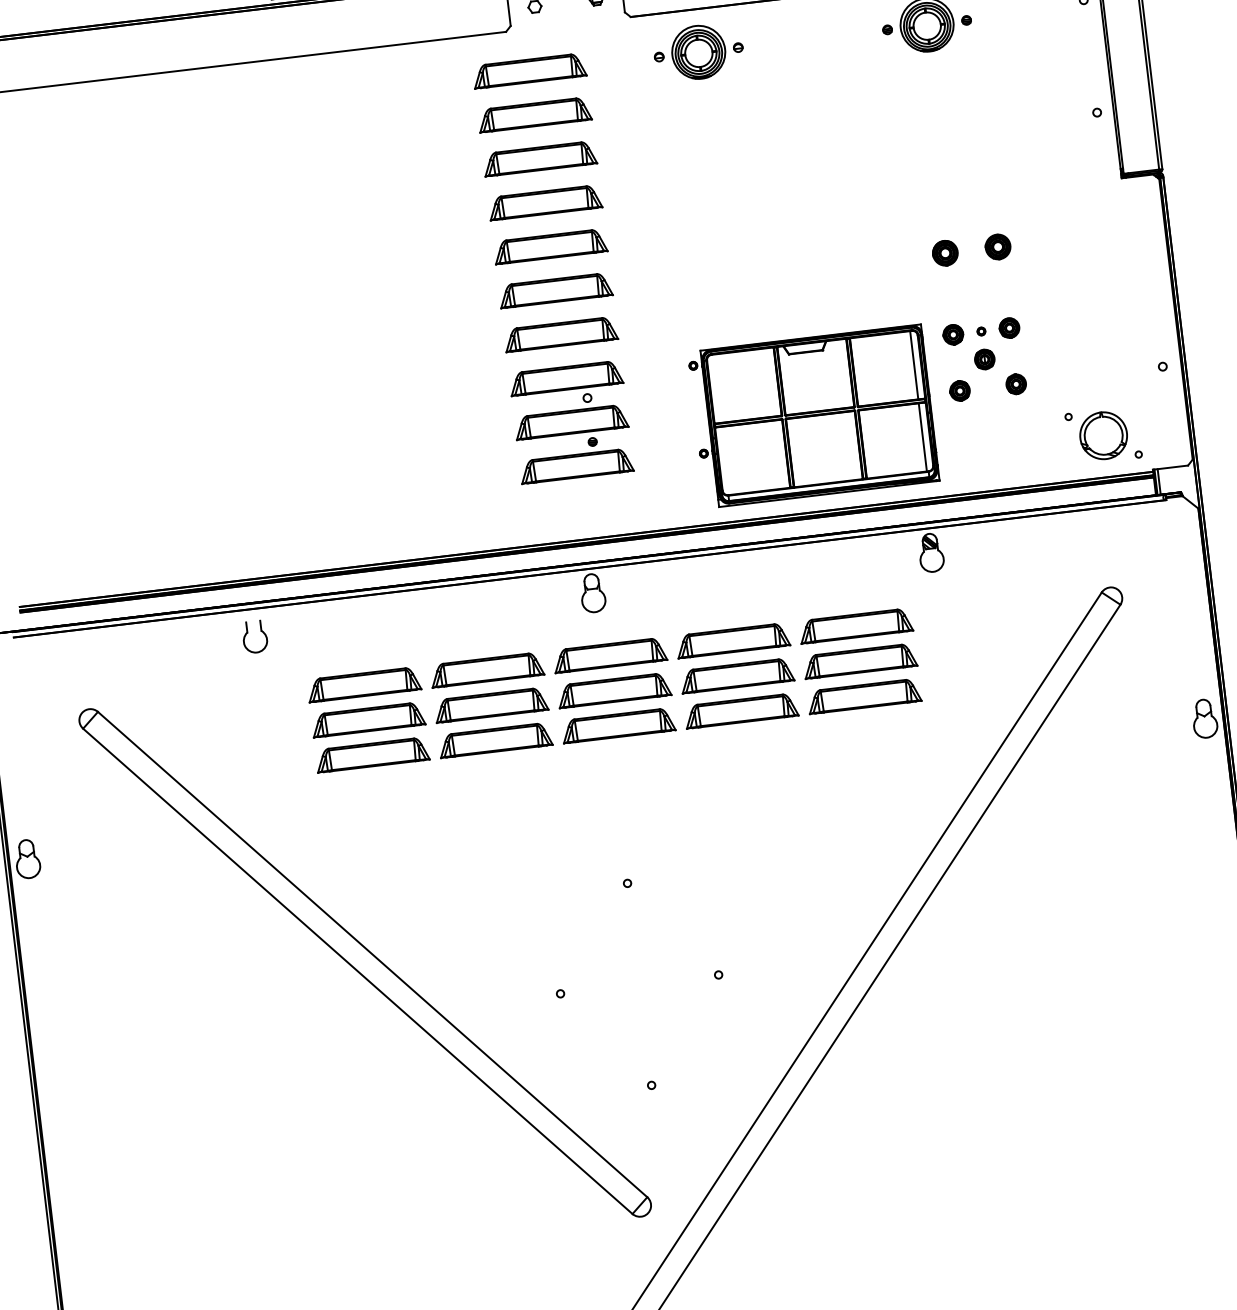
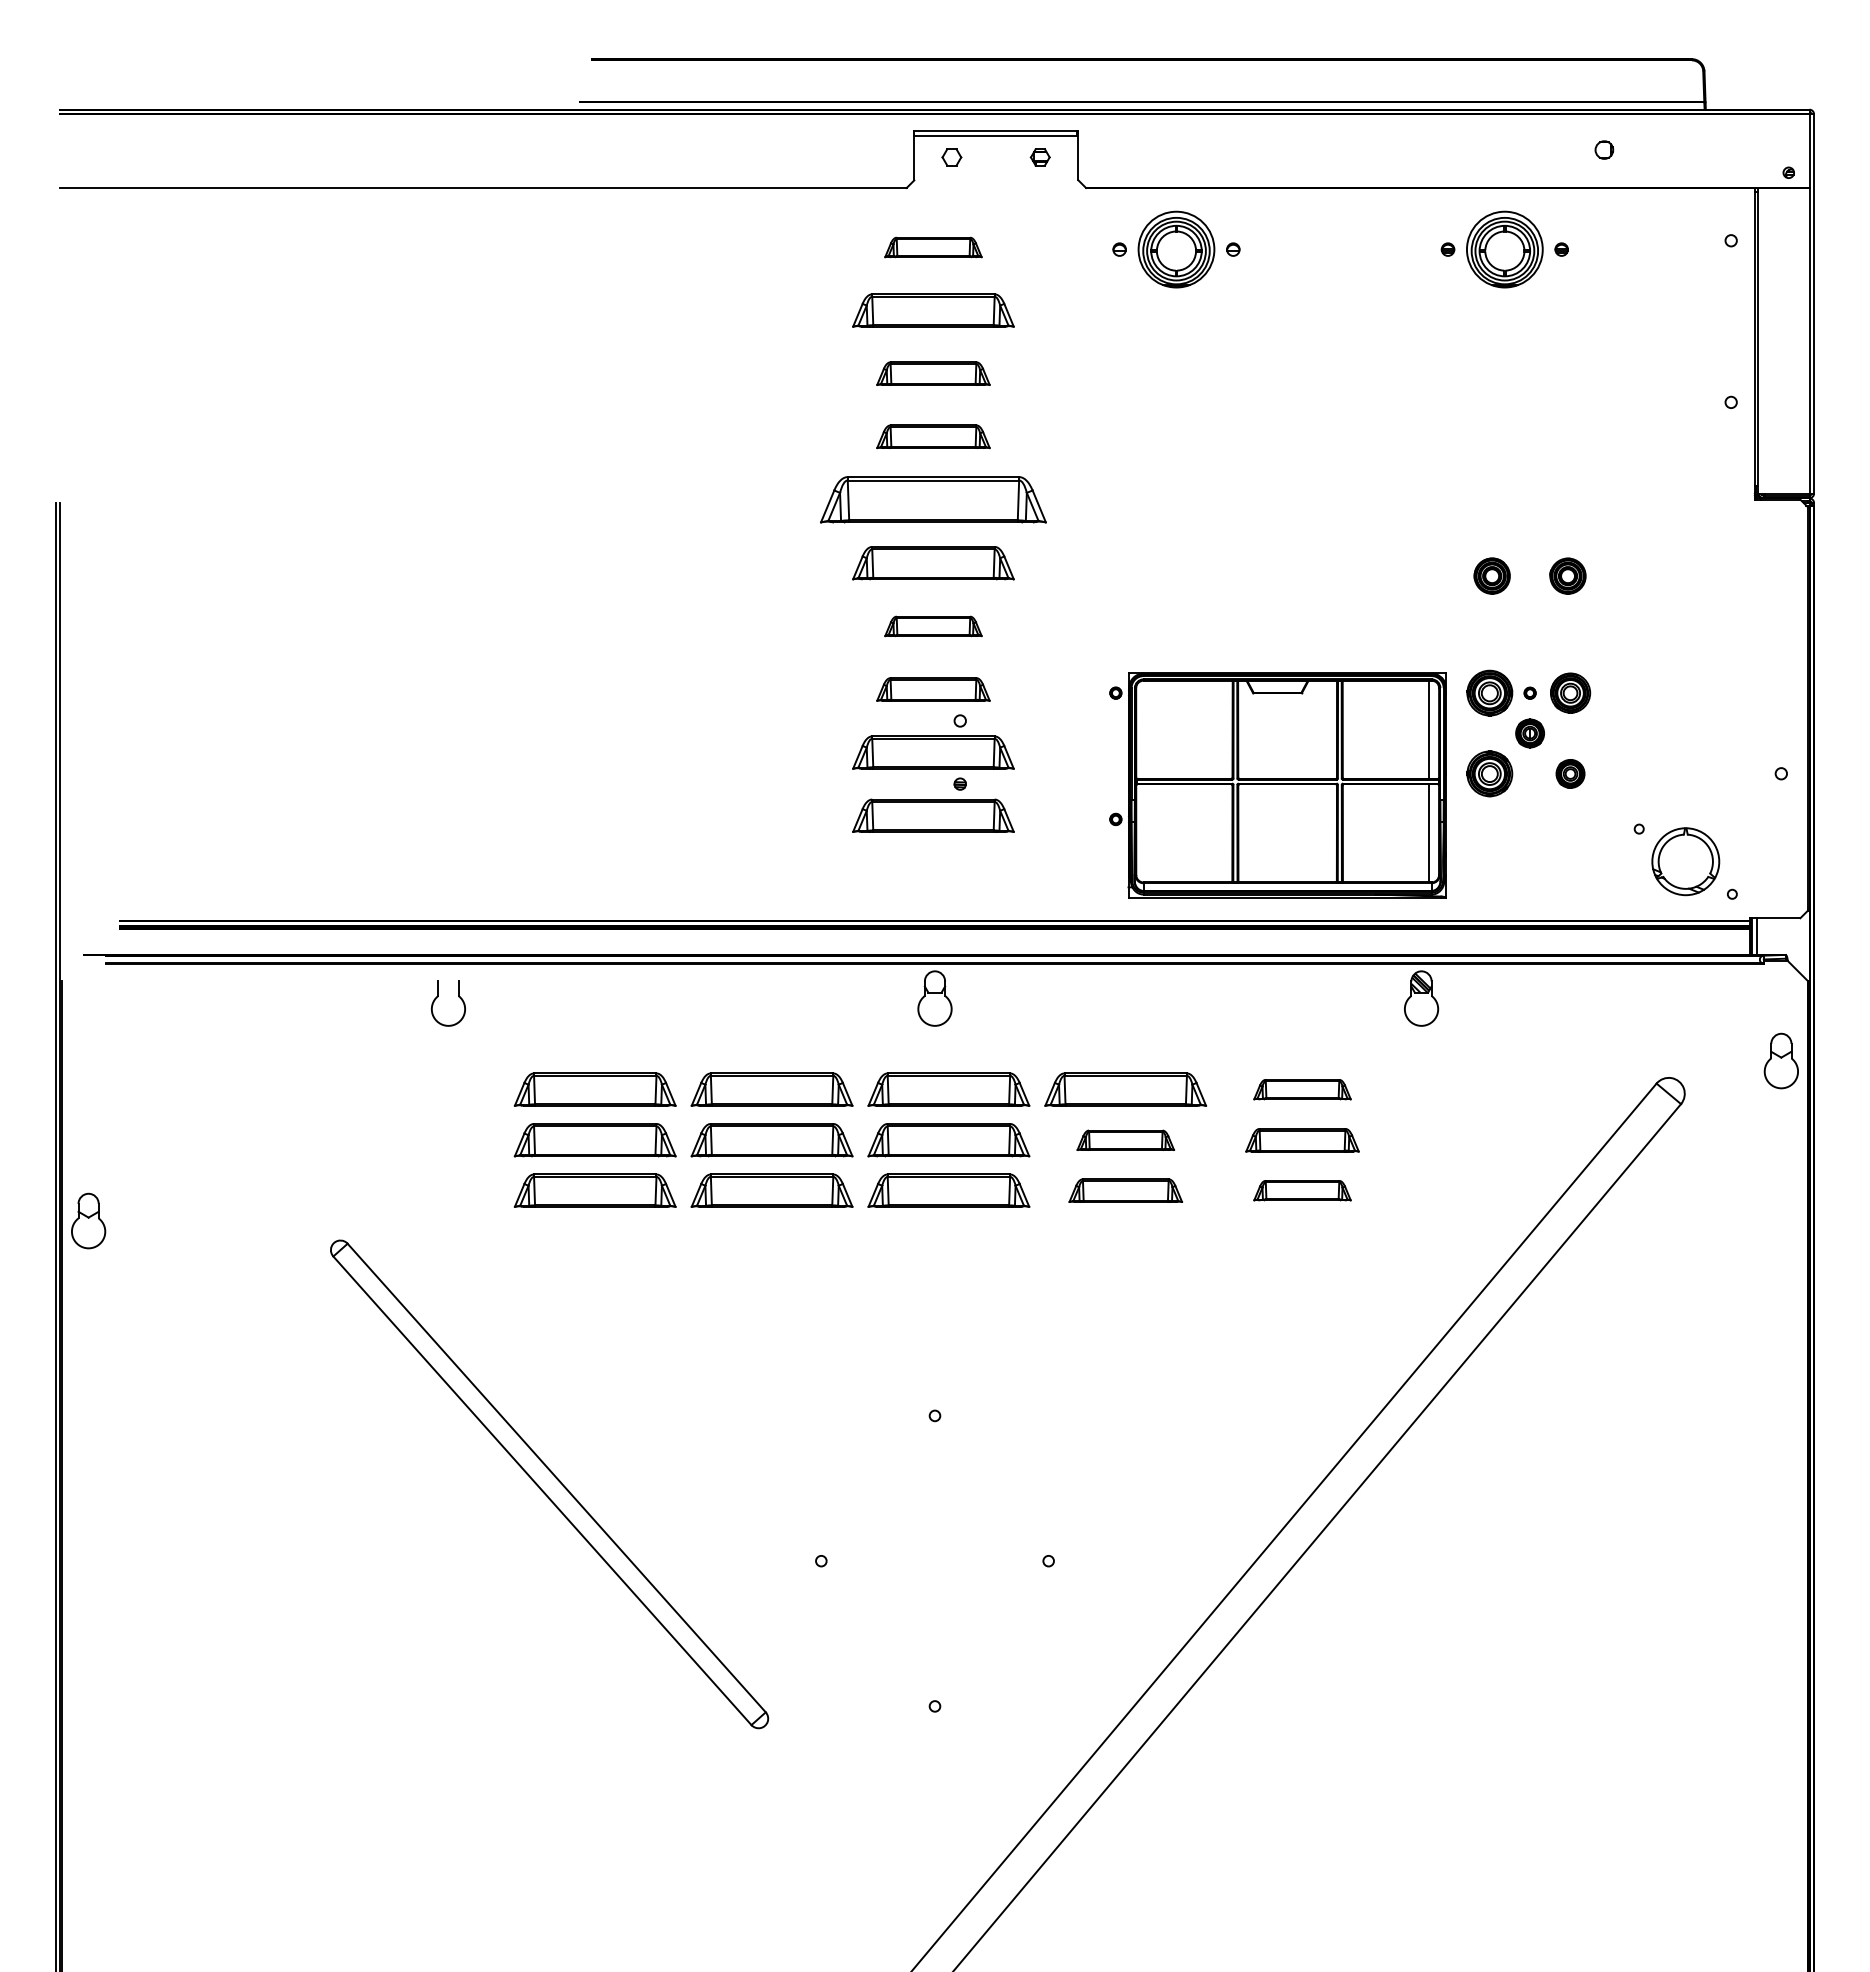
part: (529, 71) -> (933, 247), size x0.6
part: (540, 158) -> (933, 373), size x0.7
part: (545, 202) -> (933, 436), size x0.7
part: (550, 246) -> (933, 500), size x1.4
part: (1009, 327) -> (1570, 692), size x1.4
part: (561, 334) -> (933, 626), size x0.6
part: (953, 334) -> (1489, 692), size x1.6
part: (566, 378) -> (933, 689), size x0.7
part: (959, 390) -> (1489, 773), size x1.6
part: (856, 625) -> (1302, 1089), size x0.6
part: (860, 661) -> (1302, 1140), size x0.7
part: (737, 676) -> (1125, 1140), size x0.6
part: (864, 696) -> (1302, 1190), size x0.6
part: (741, 710) -> (1125, 1190), size x0.7
part: (1204, 718) -> (1780, 1060), moved
part: (27, 858) -> (88, 1220), moved
part: (365, 963) -> (549, 1484), size x0.6

